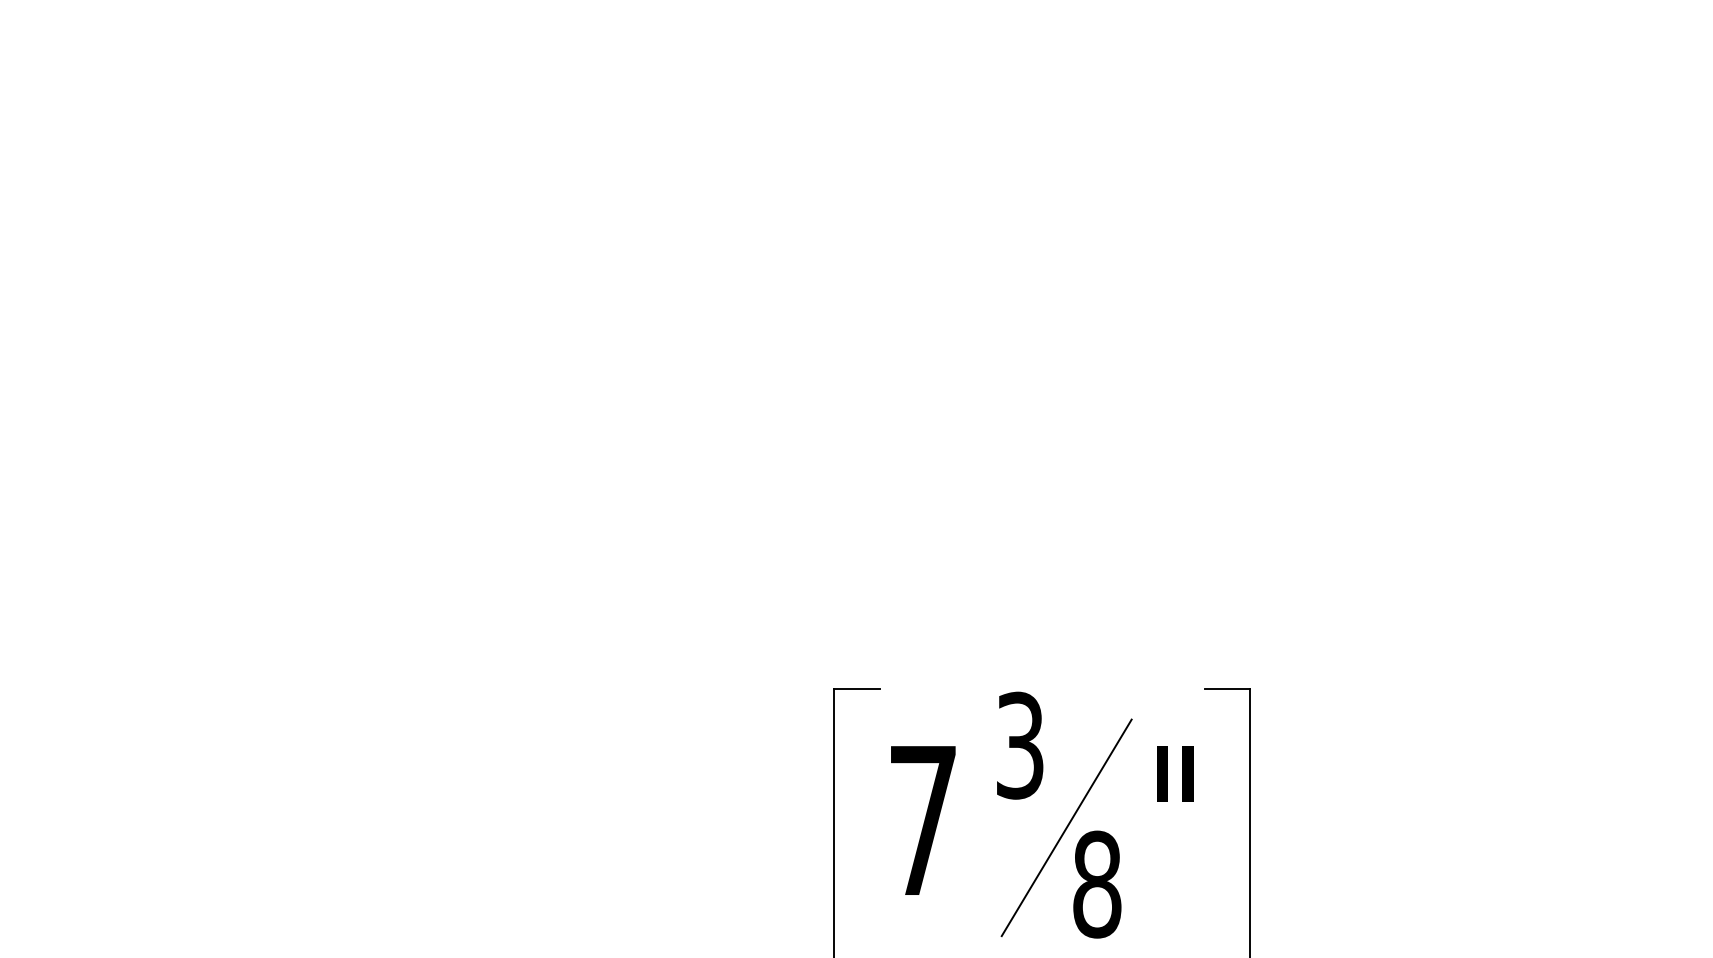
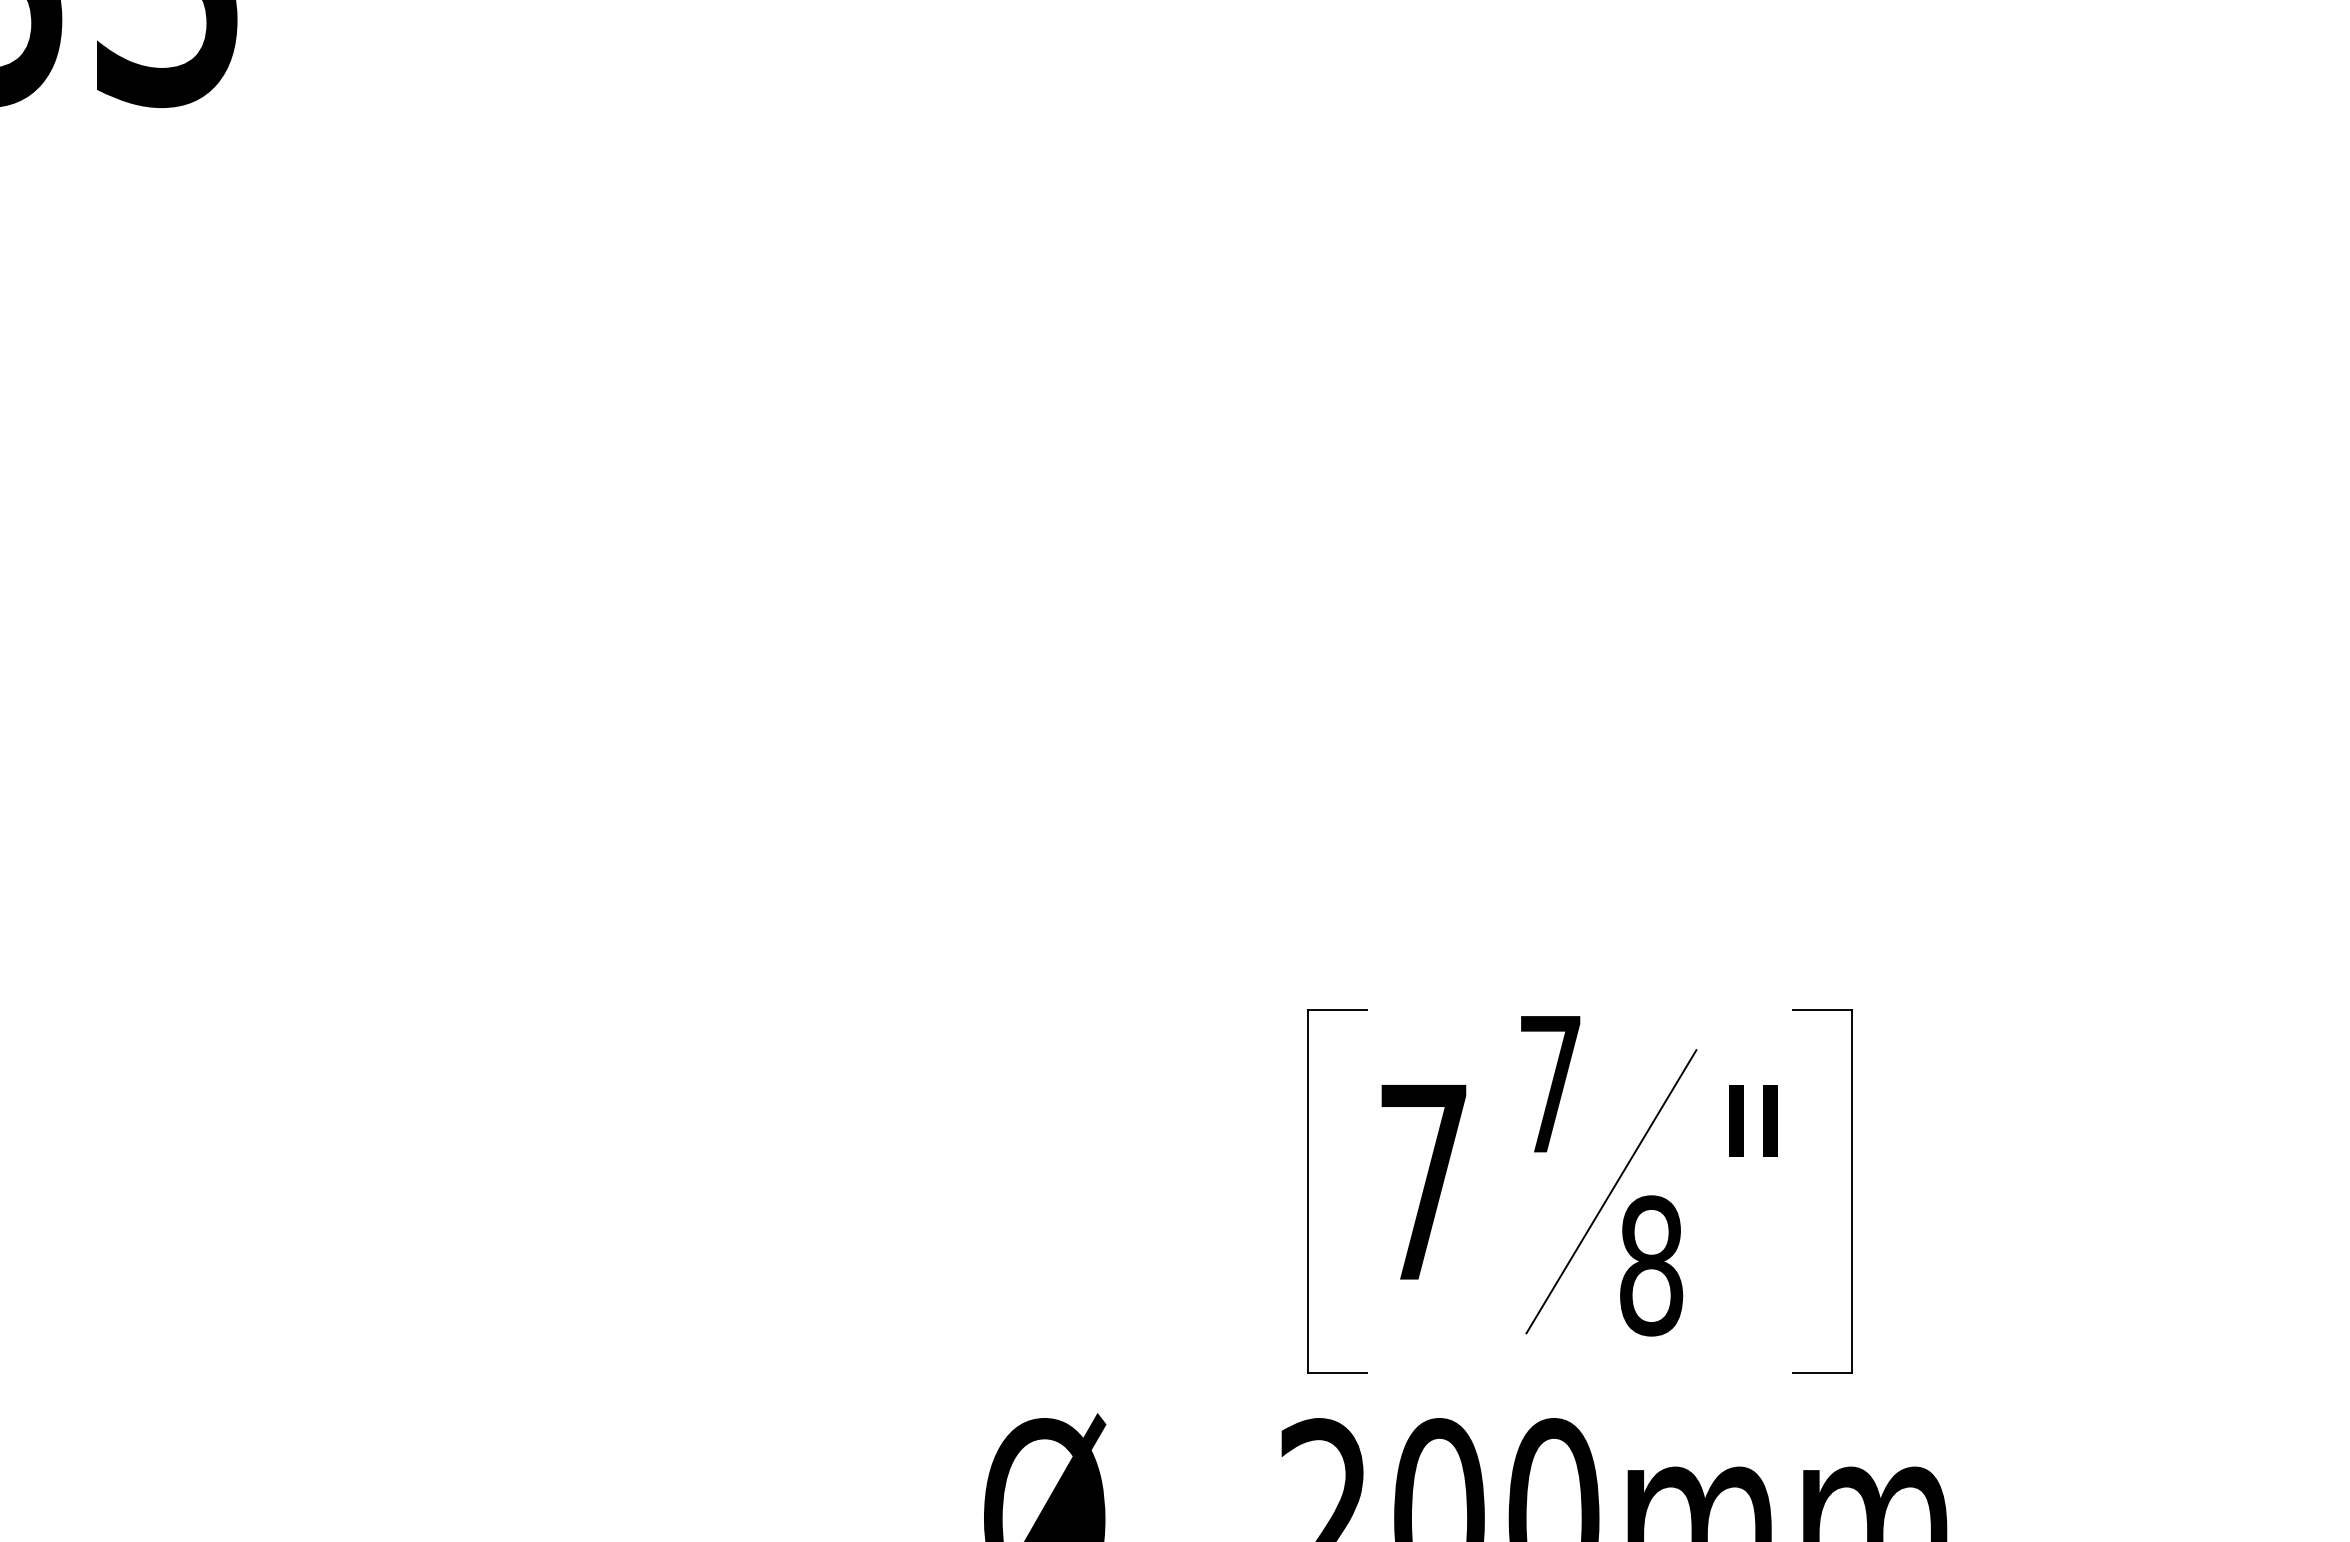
text: (1020, 745) -> (1550, 1083), 3 -> 7

